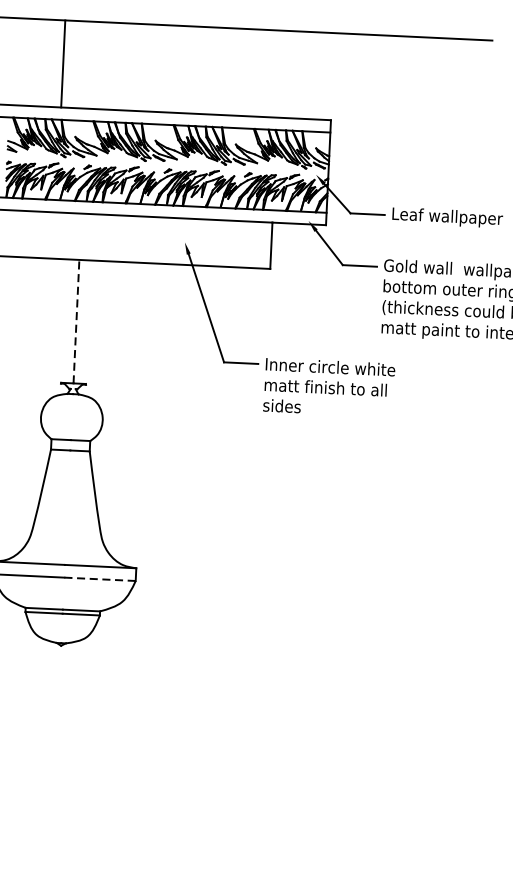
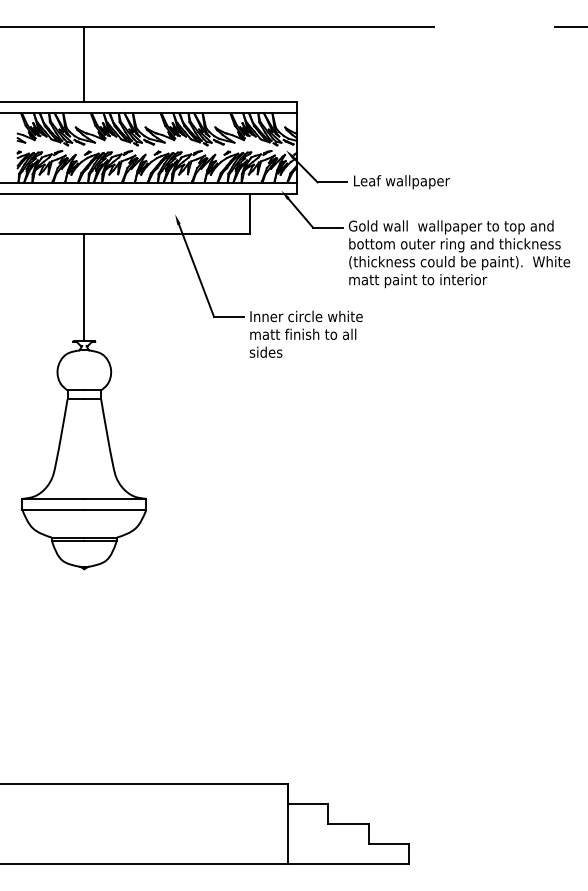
line: (63, 63) -> (84, 64), moved
line: (76, 321) -> (84, 287), dashed -> solid
line: (100, 578) -> (115, 509), dashed -> solid

